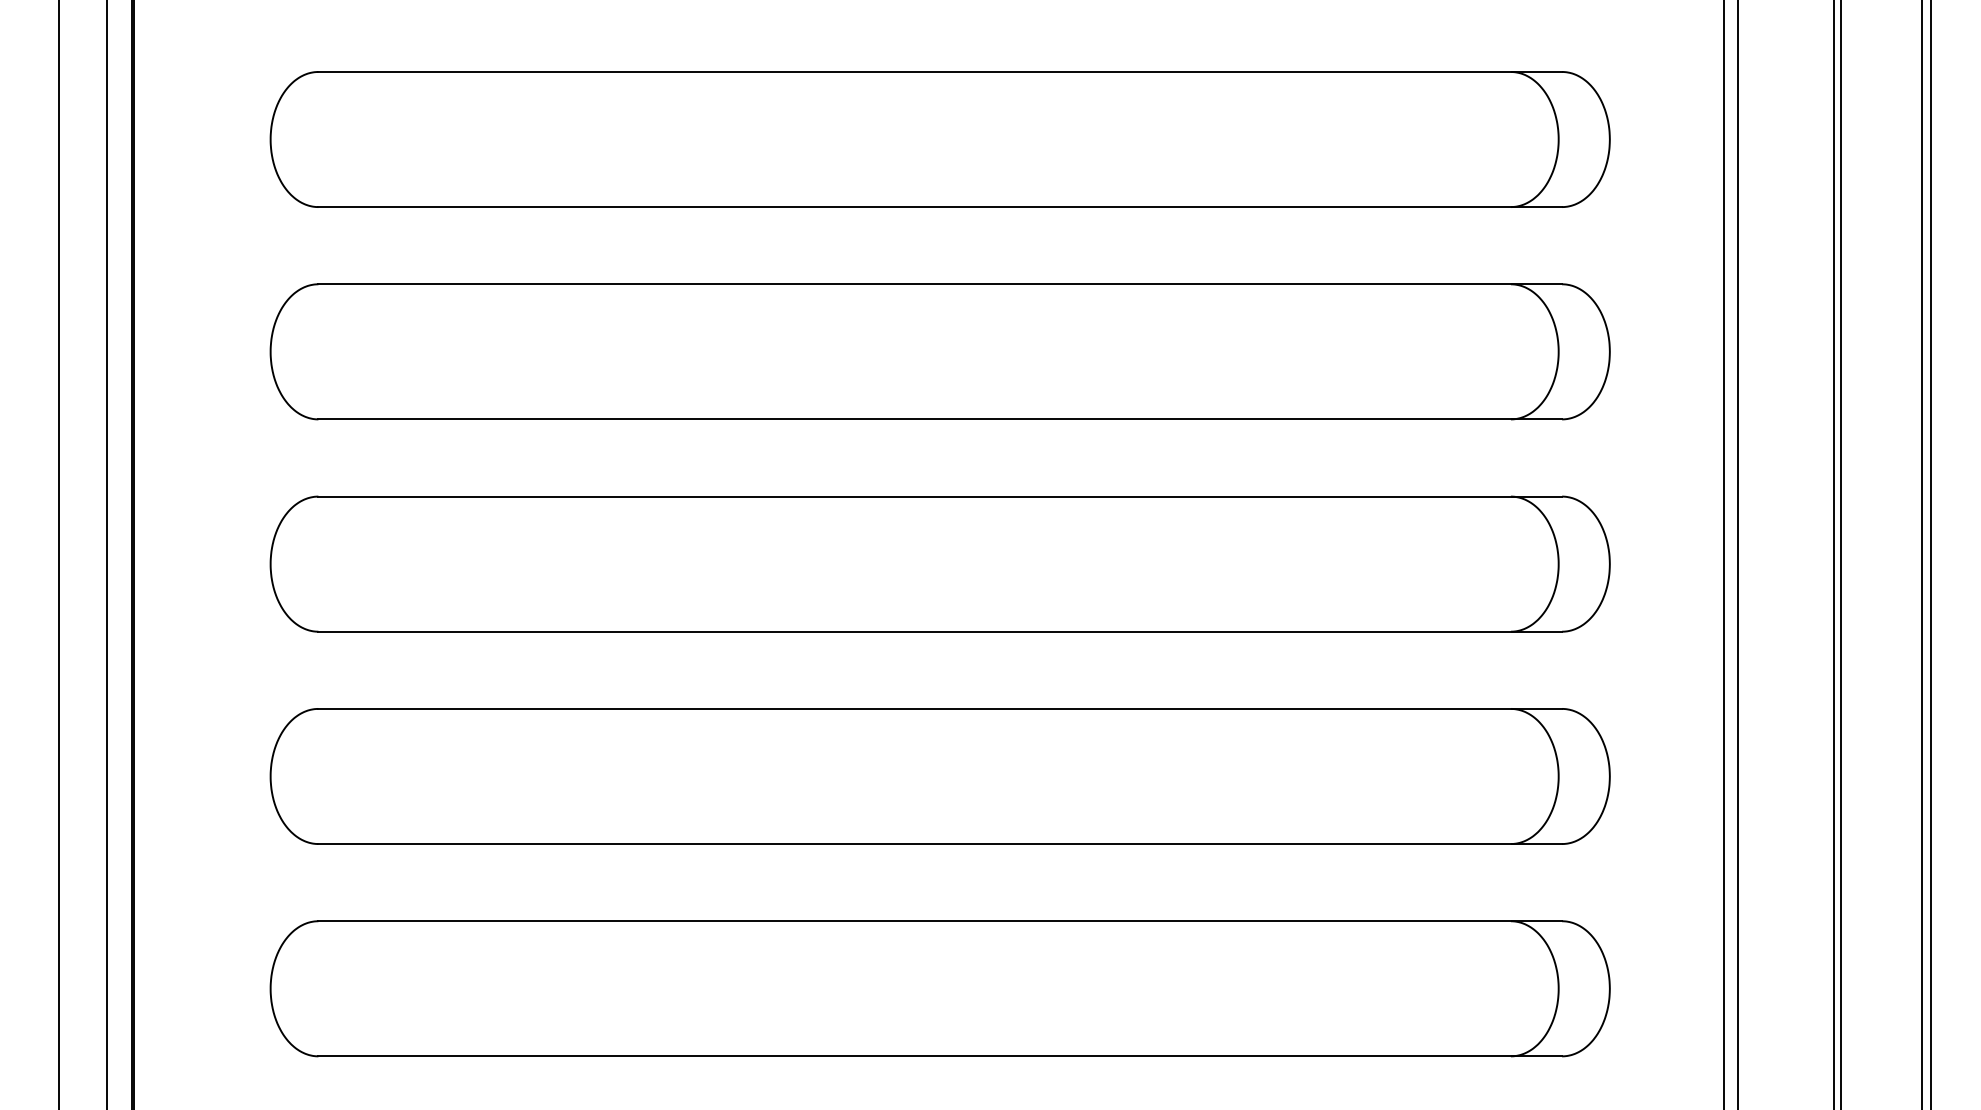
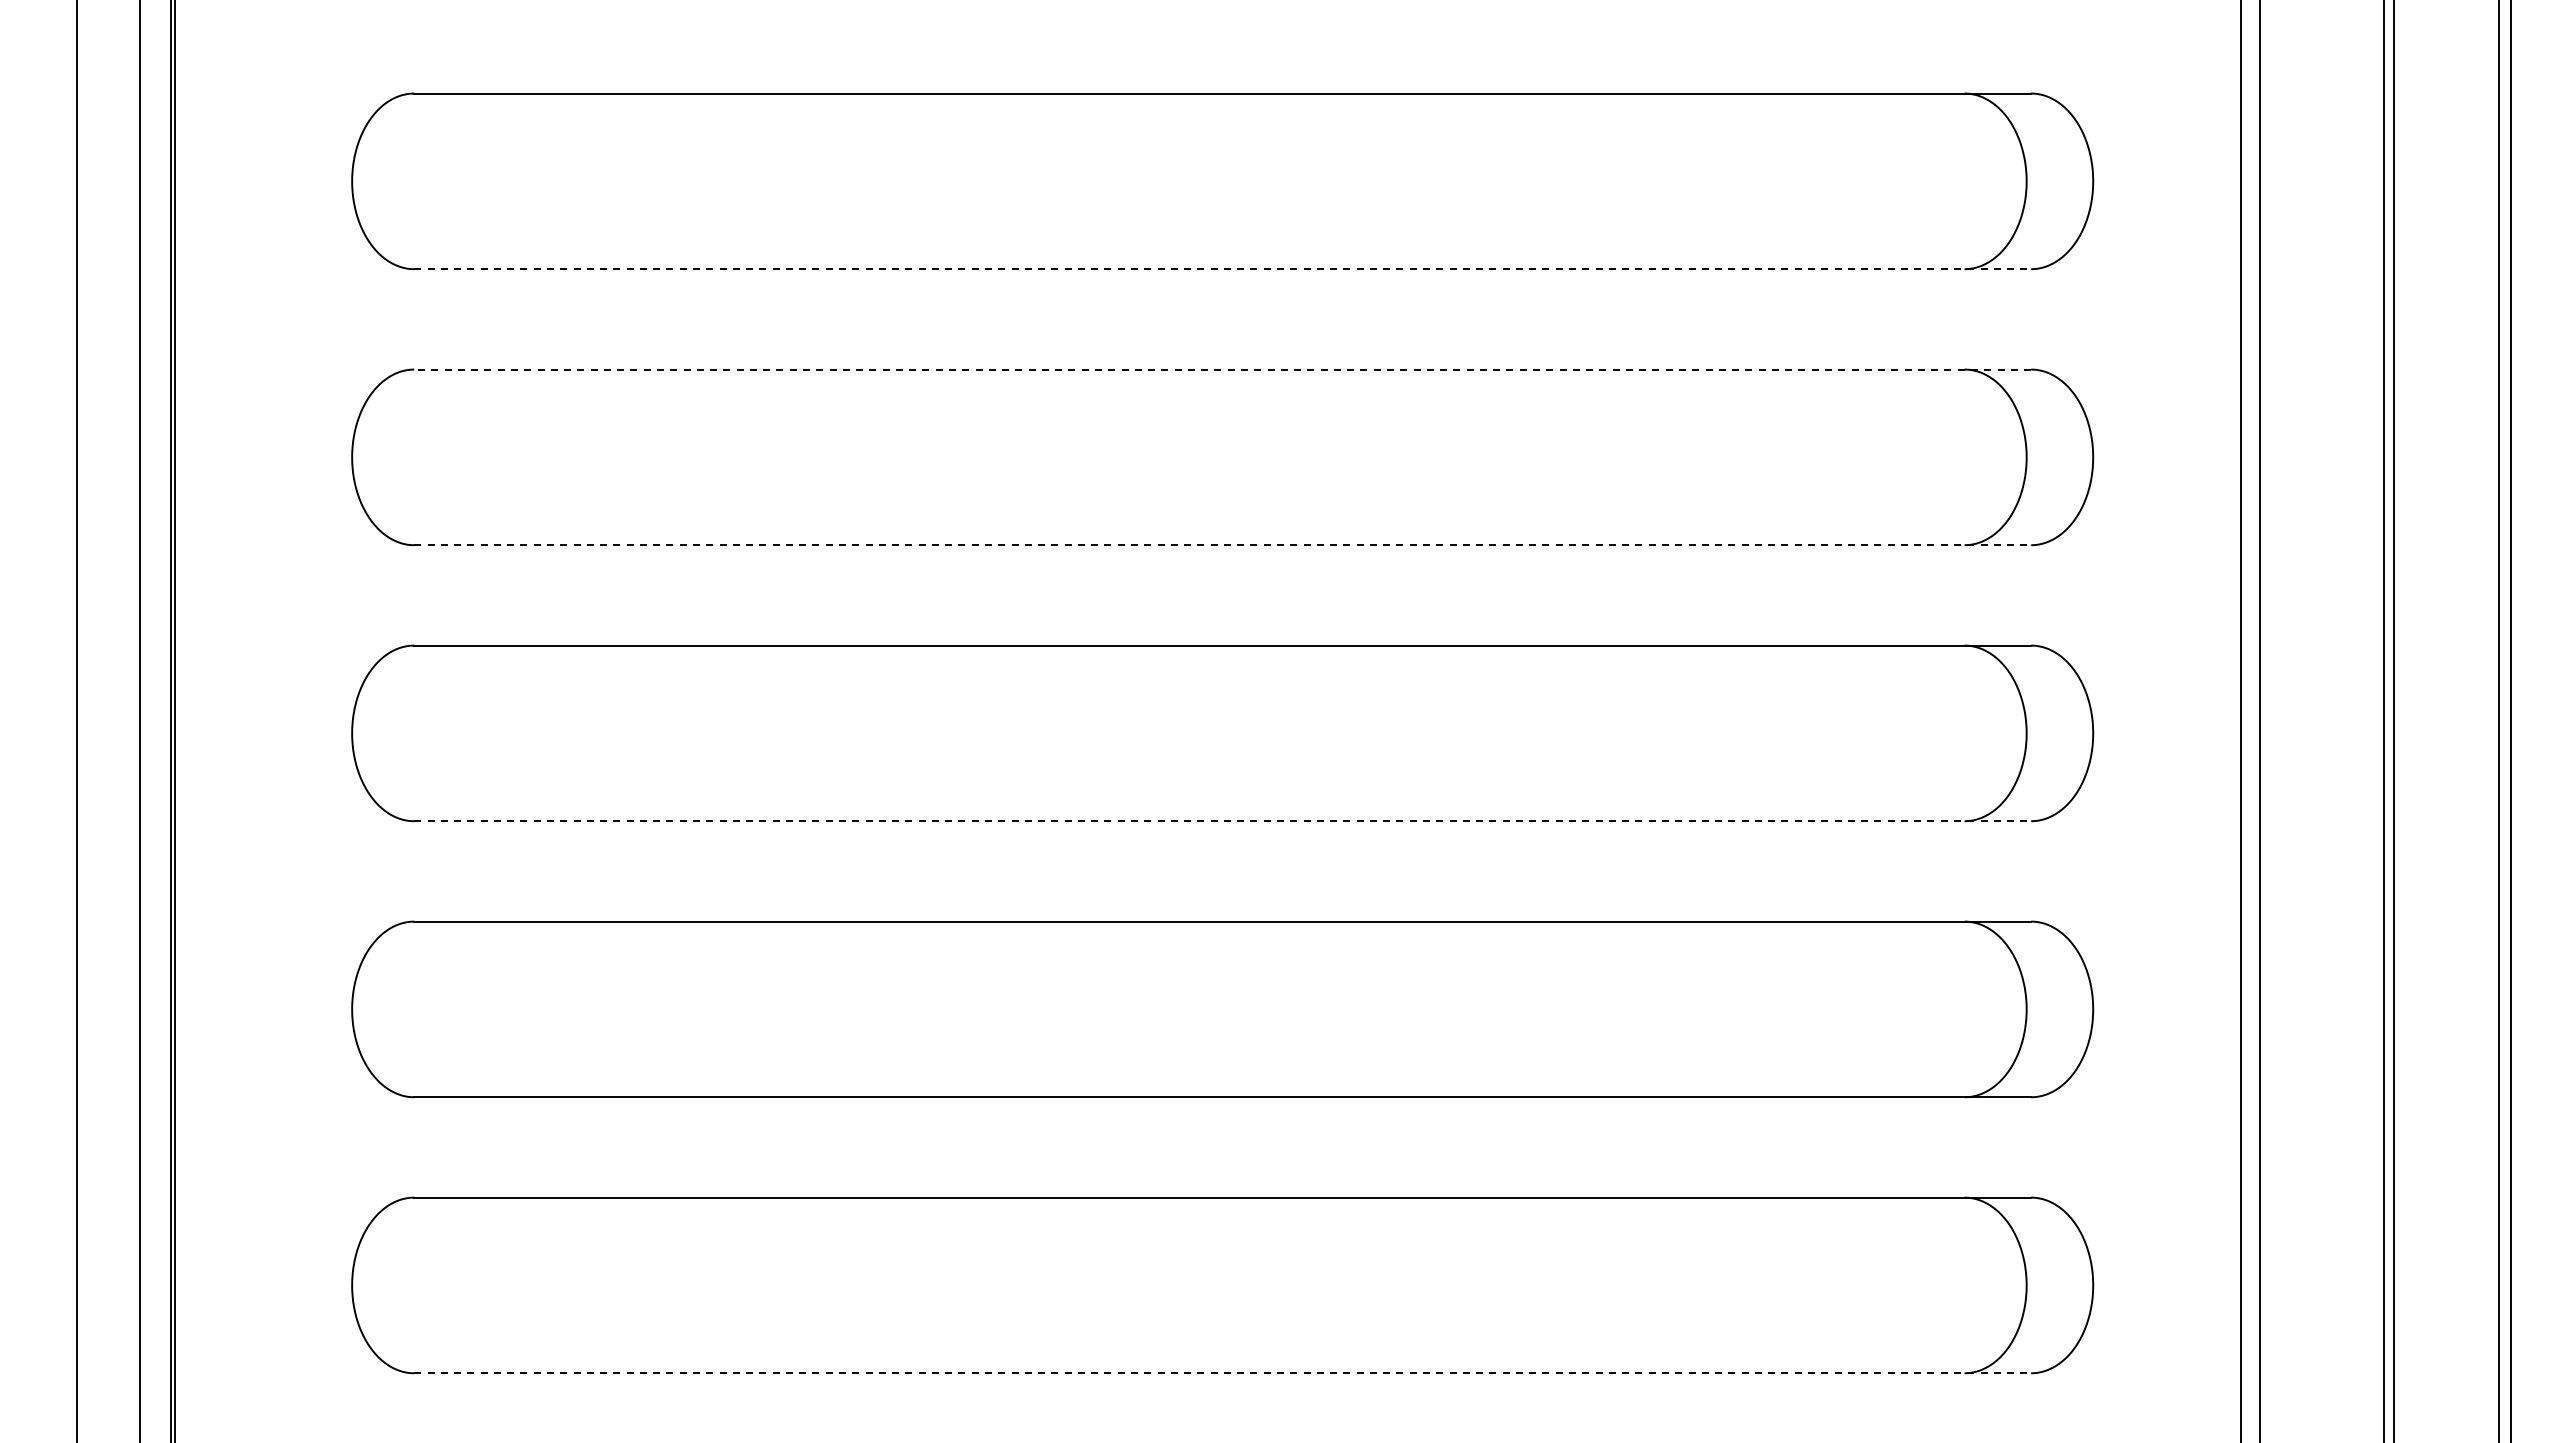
line: (940, 207) -> (1223, 269), solid -> dashed
line: (940, 284) -> (1222, 369), solid -> dashed
line: (940, 419) -> (1223, 545), solid -> dashed
line: (940, 631) -> (1223, 821), solid -> dashed
line: (940, 1056) -> (1223, 1373), solid -> dashed

